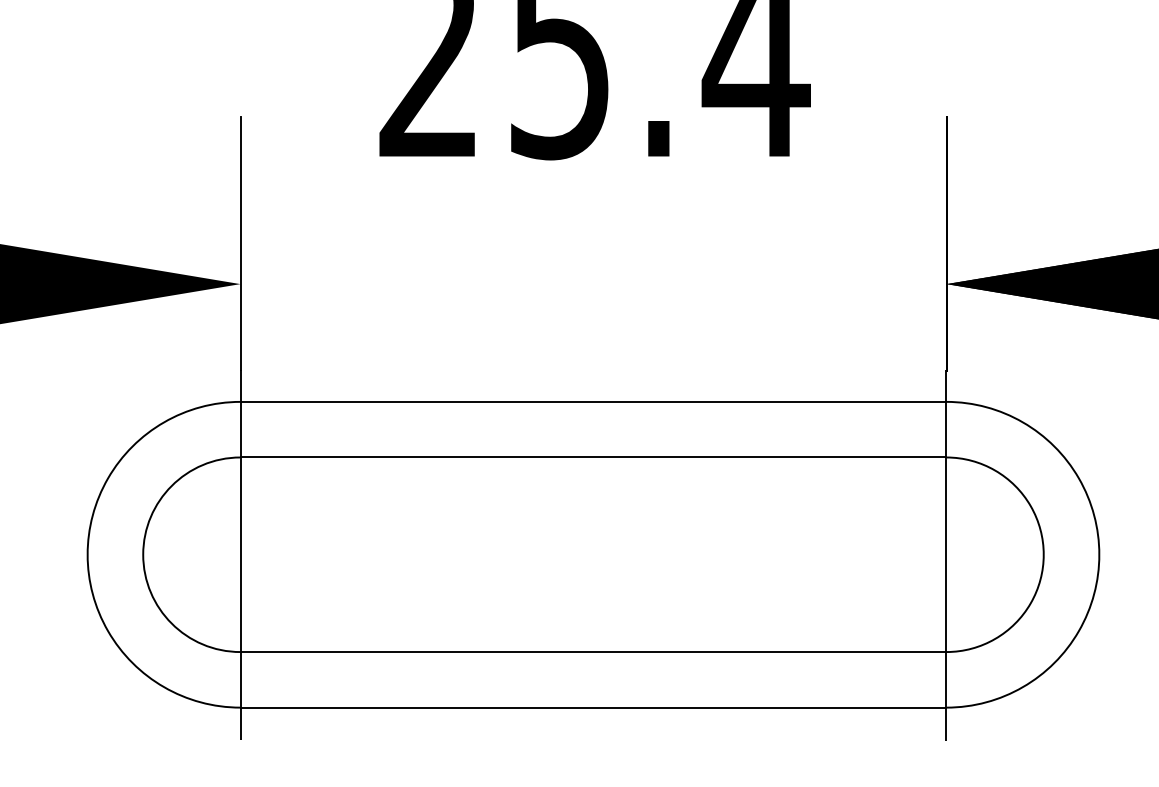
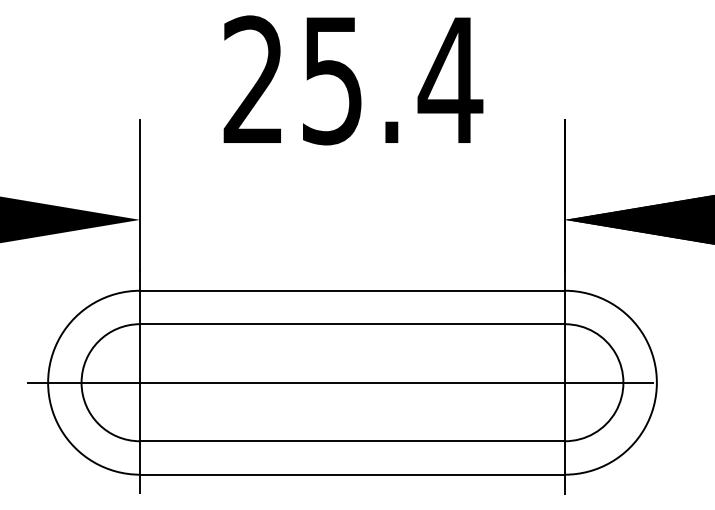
line: (593, 556) -> (352, 383), added

